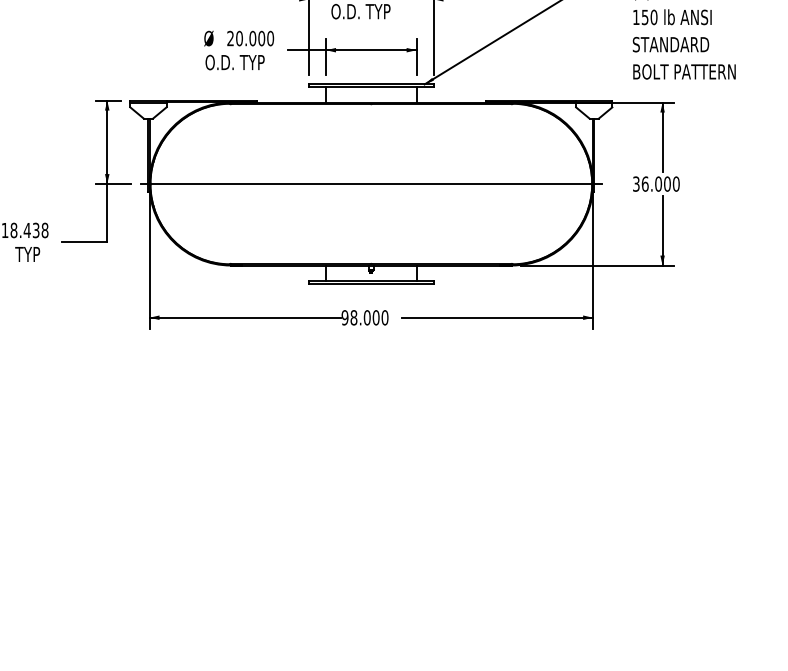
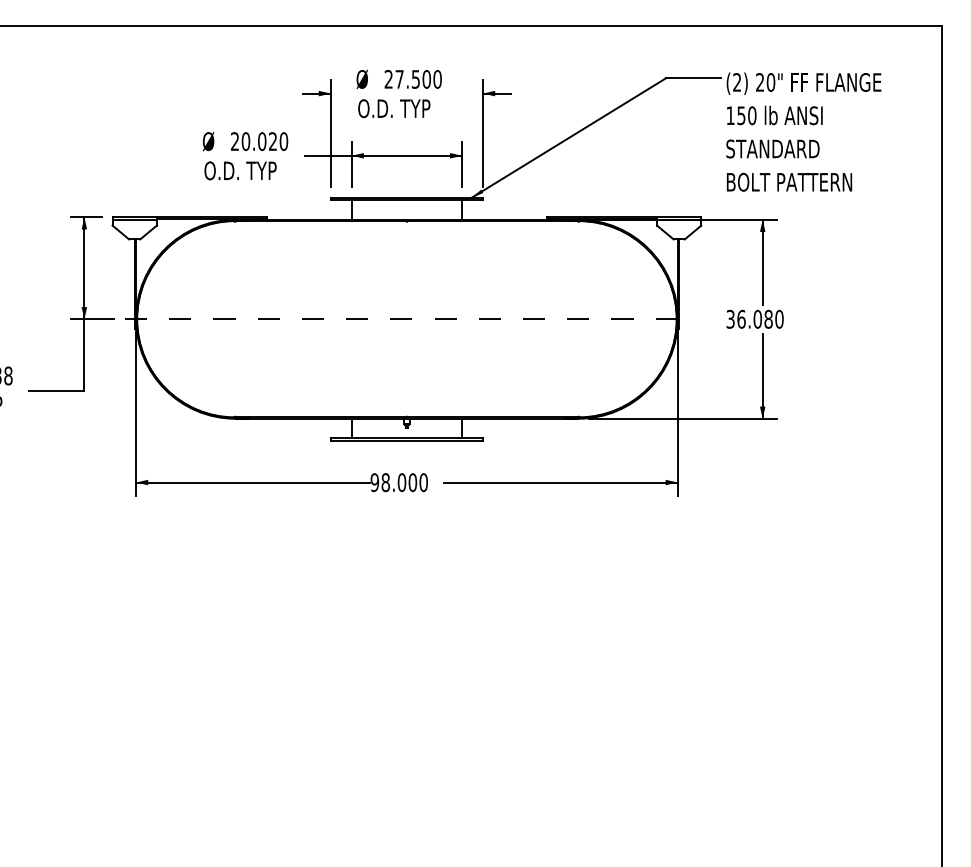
text: (261, 38) -> (272, 141), 20.000 -> 20.020
line: (370, 184) -> (406, 319), solid -> dashed
text: (667, 184) -> (768, 319), 36.000 -> 36.080

